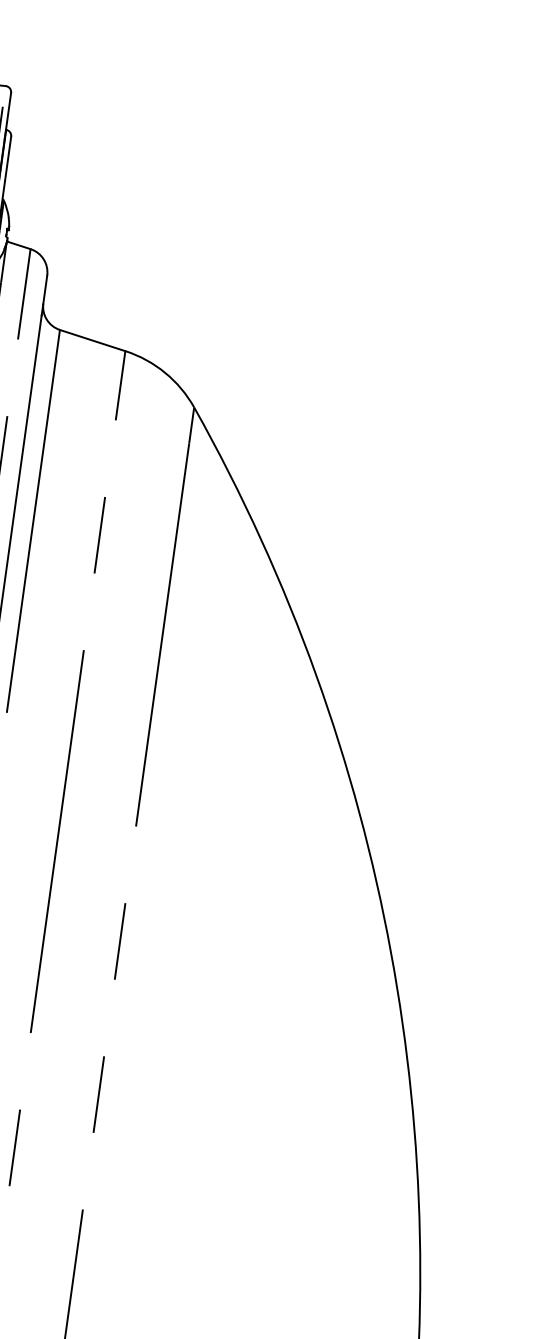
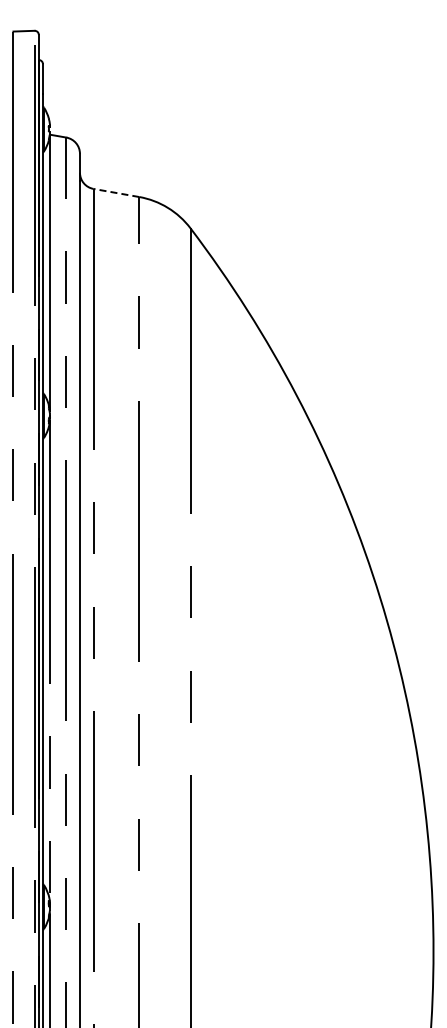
line: (91, 339) -> (115, 192), solid -> dashed

